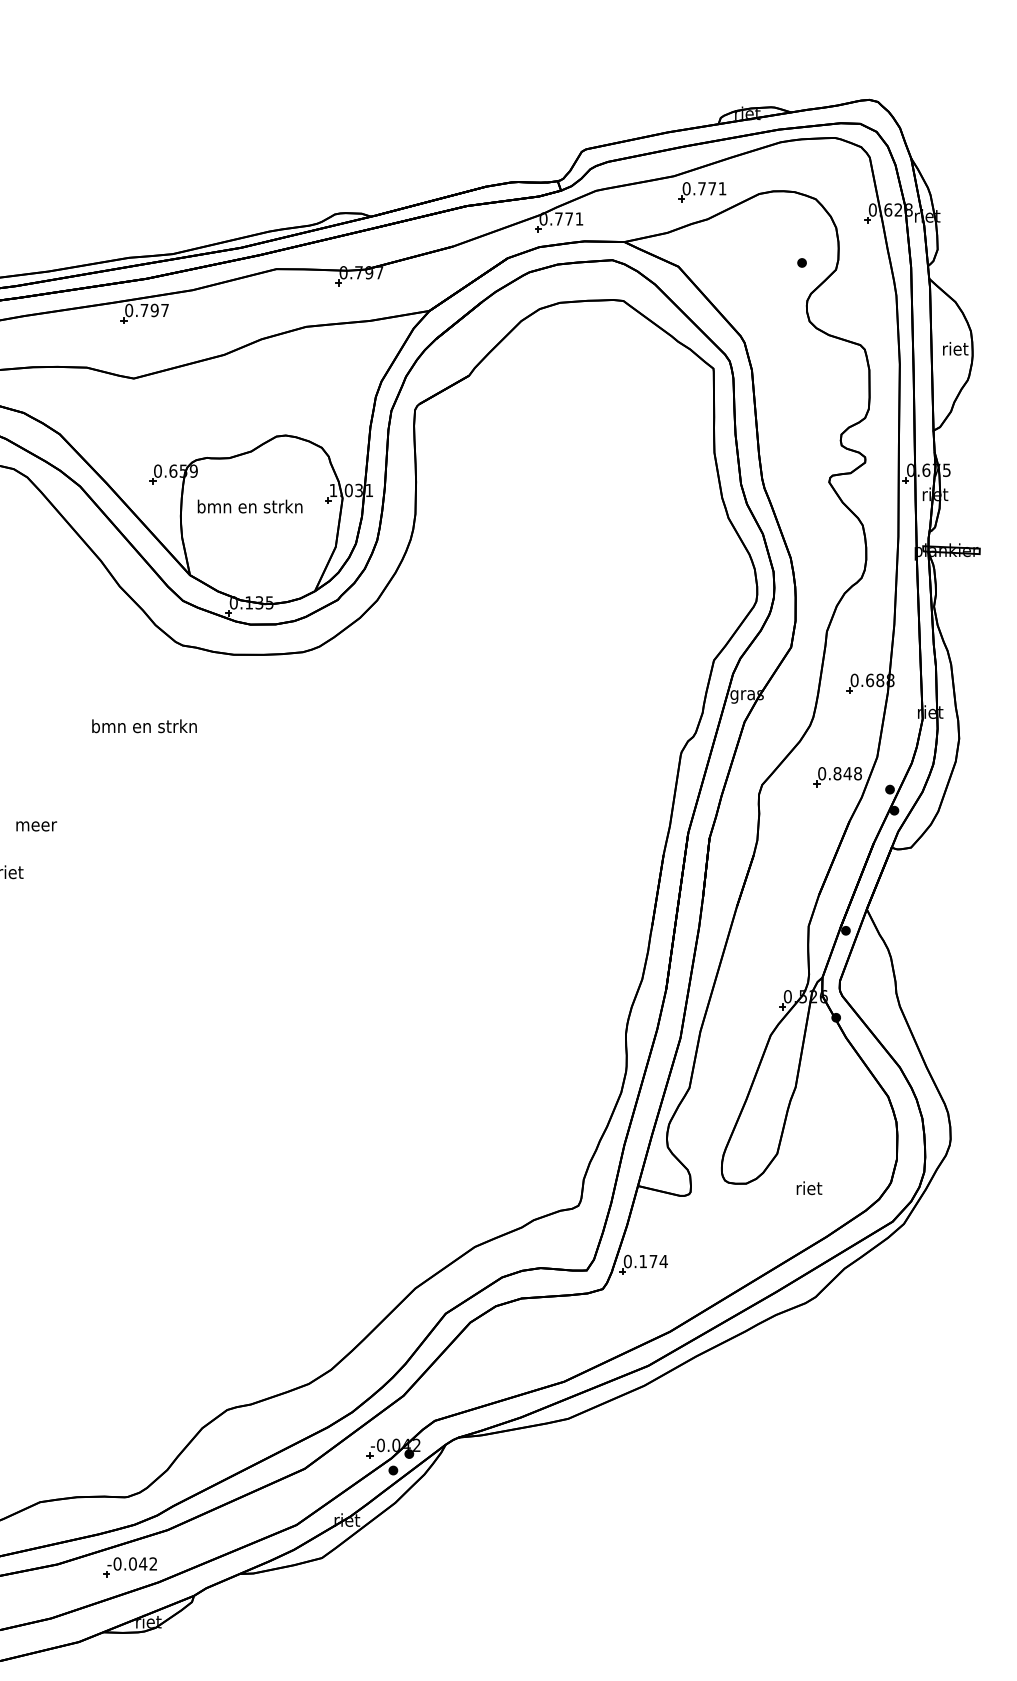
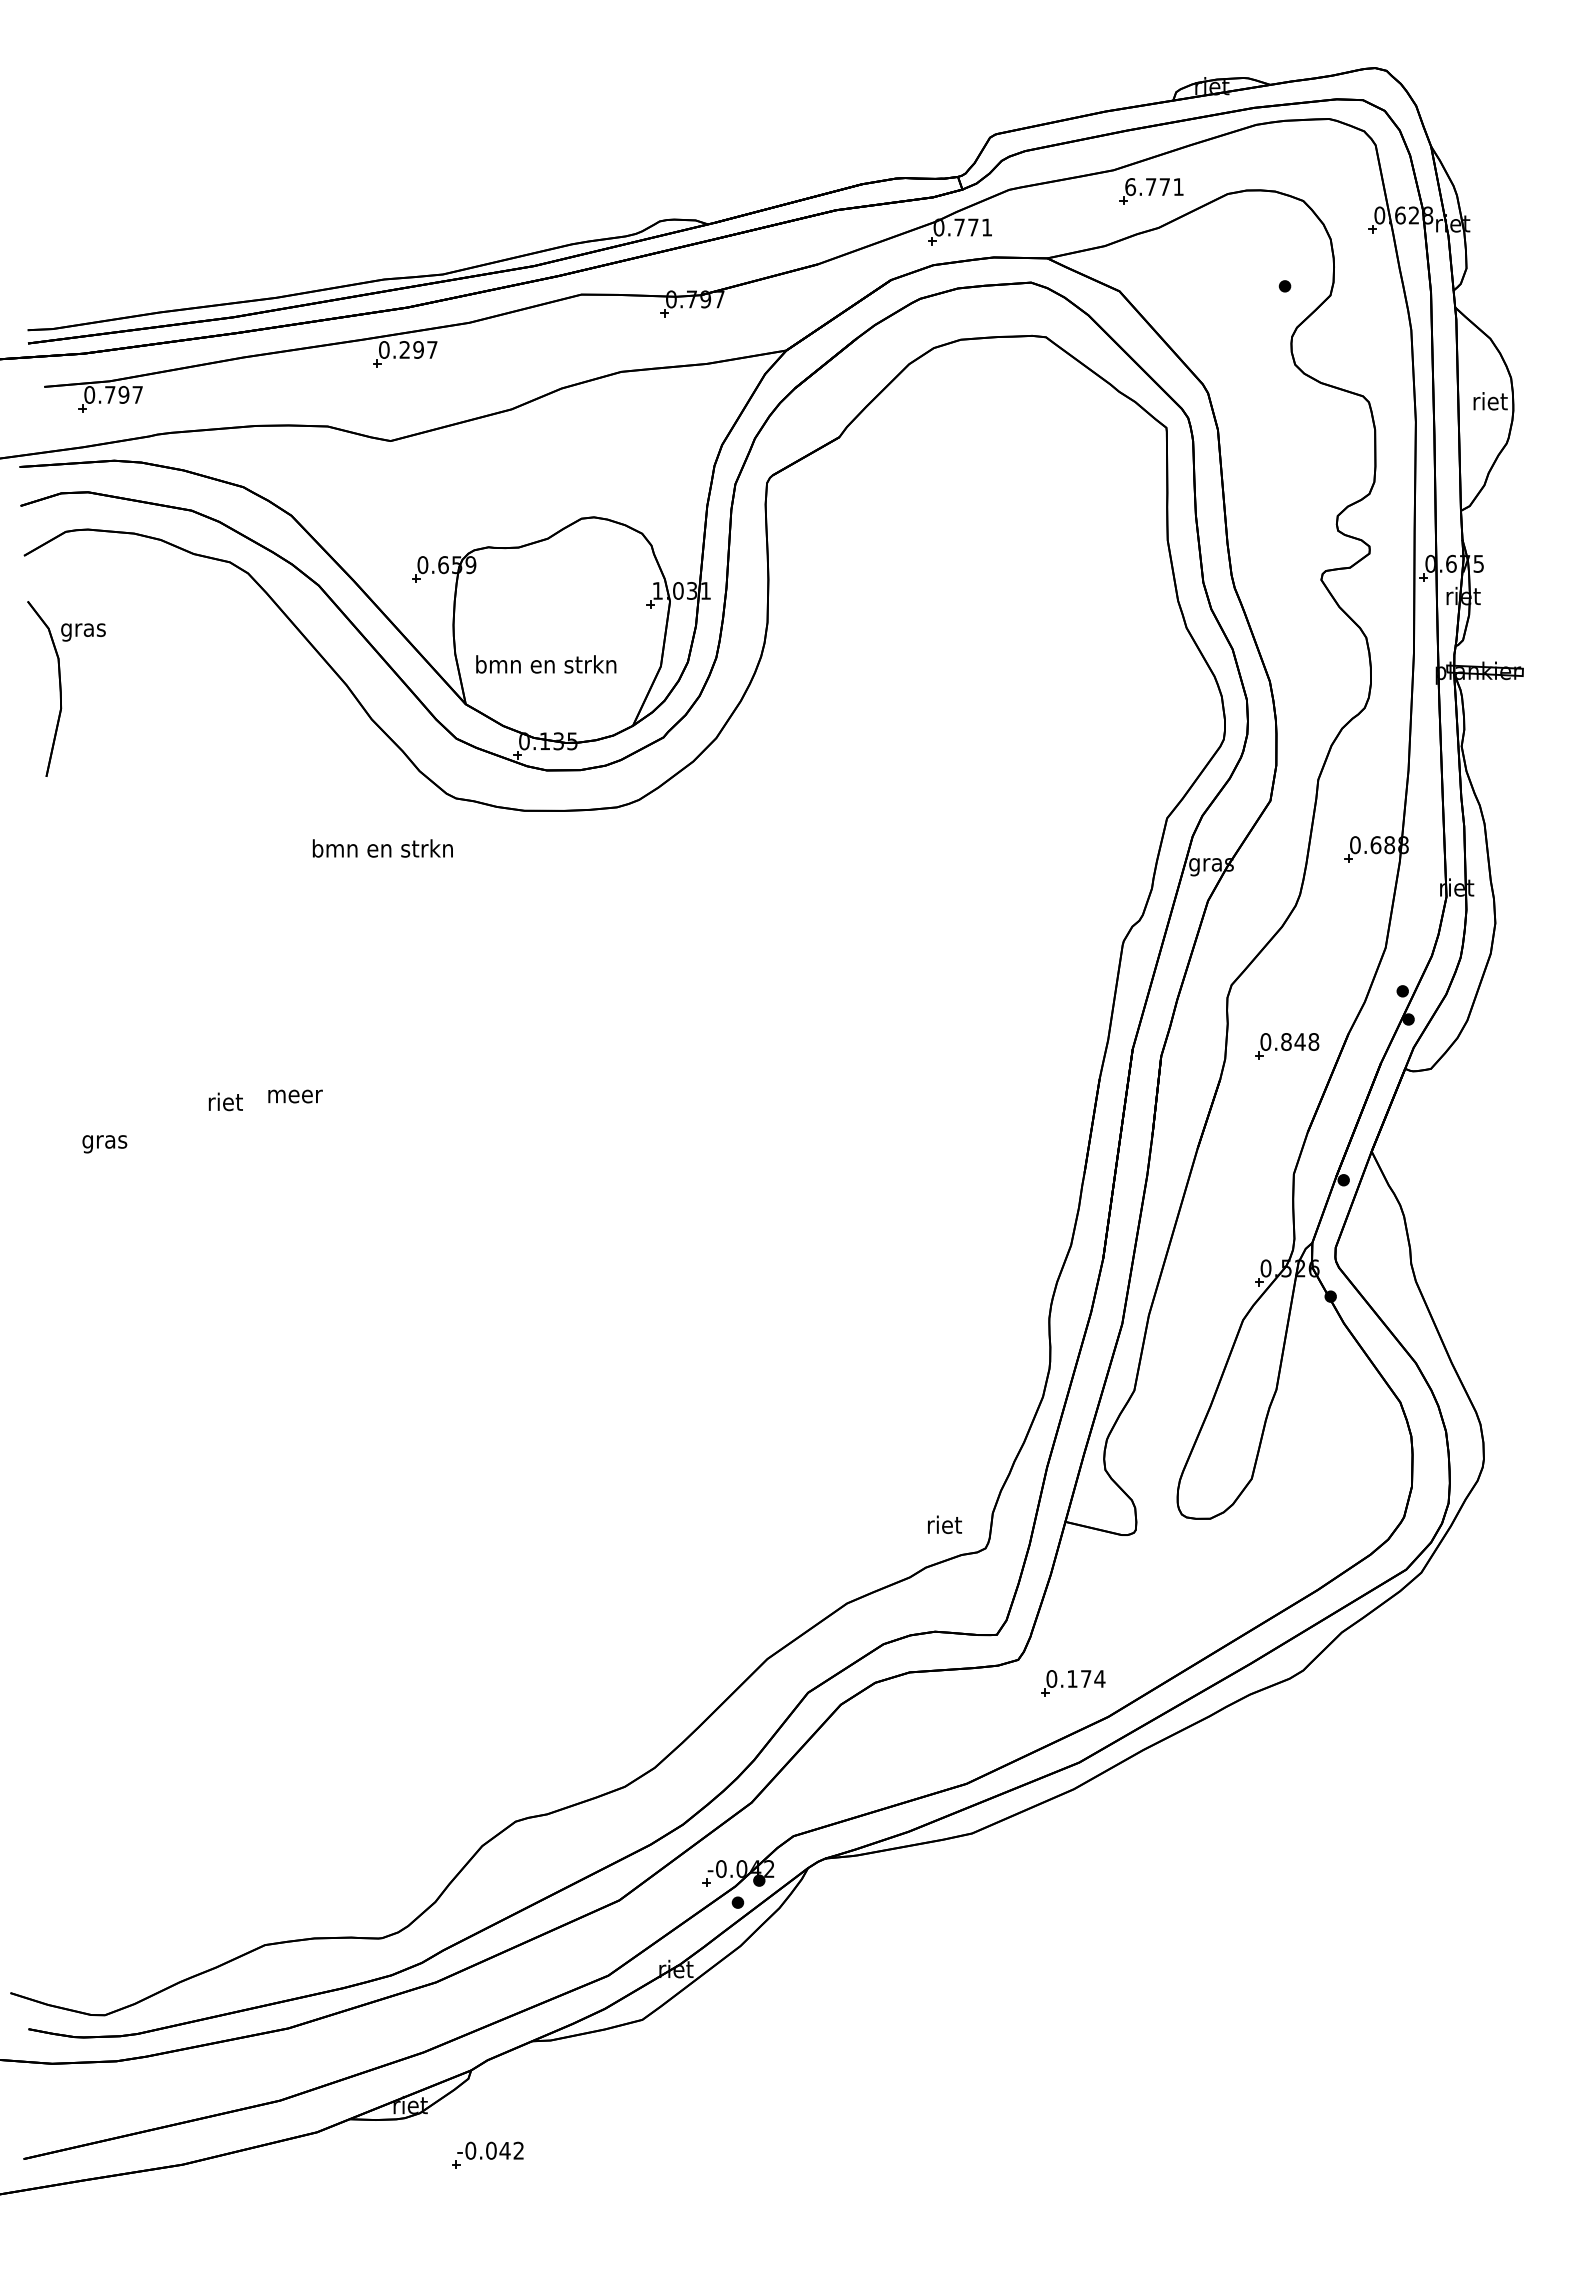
text: (686, 188) -> (1130, 186), 0.771 -> 6.771
text: (144, 310) -> (404, 349), 0.797 -> 0.297
text: (250, 506) -> (546, 664), moved
text: (144, 726) -> (382, 848), moved
part: (838, 777) -> (1287, 1046), moved
text: (36, 826) -> (295, 1096), moved
text: (809, 1187) -> (944, 1524), moved
part: (644, 1264) -> (1073, 1683), moved
part: (130, 1566) -> (487, 2154), moved

